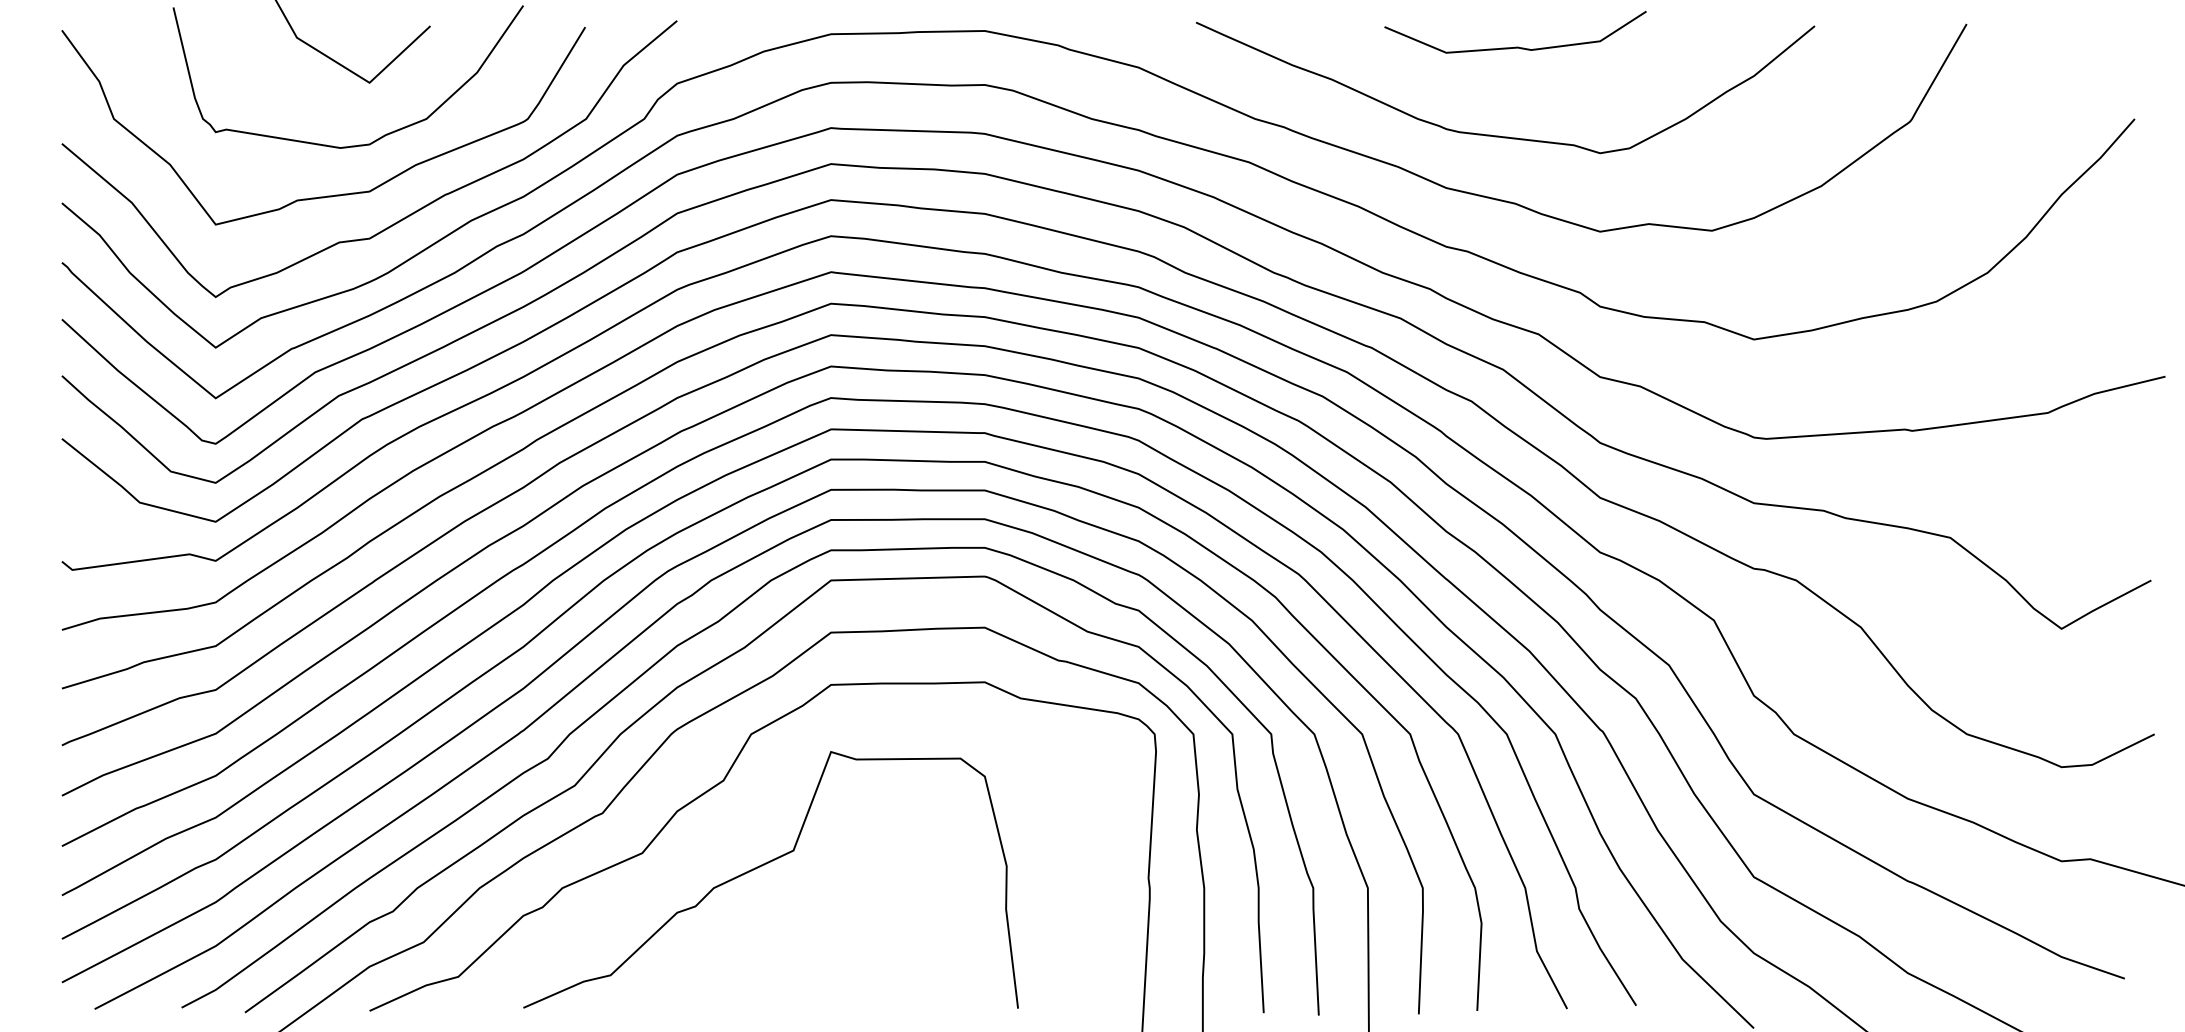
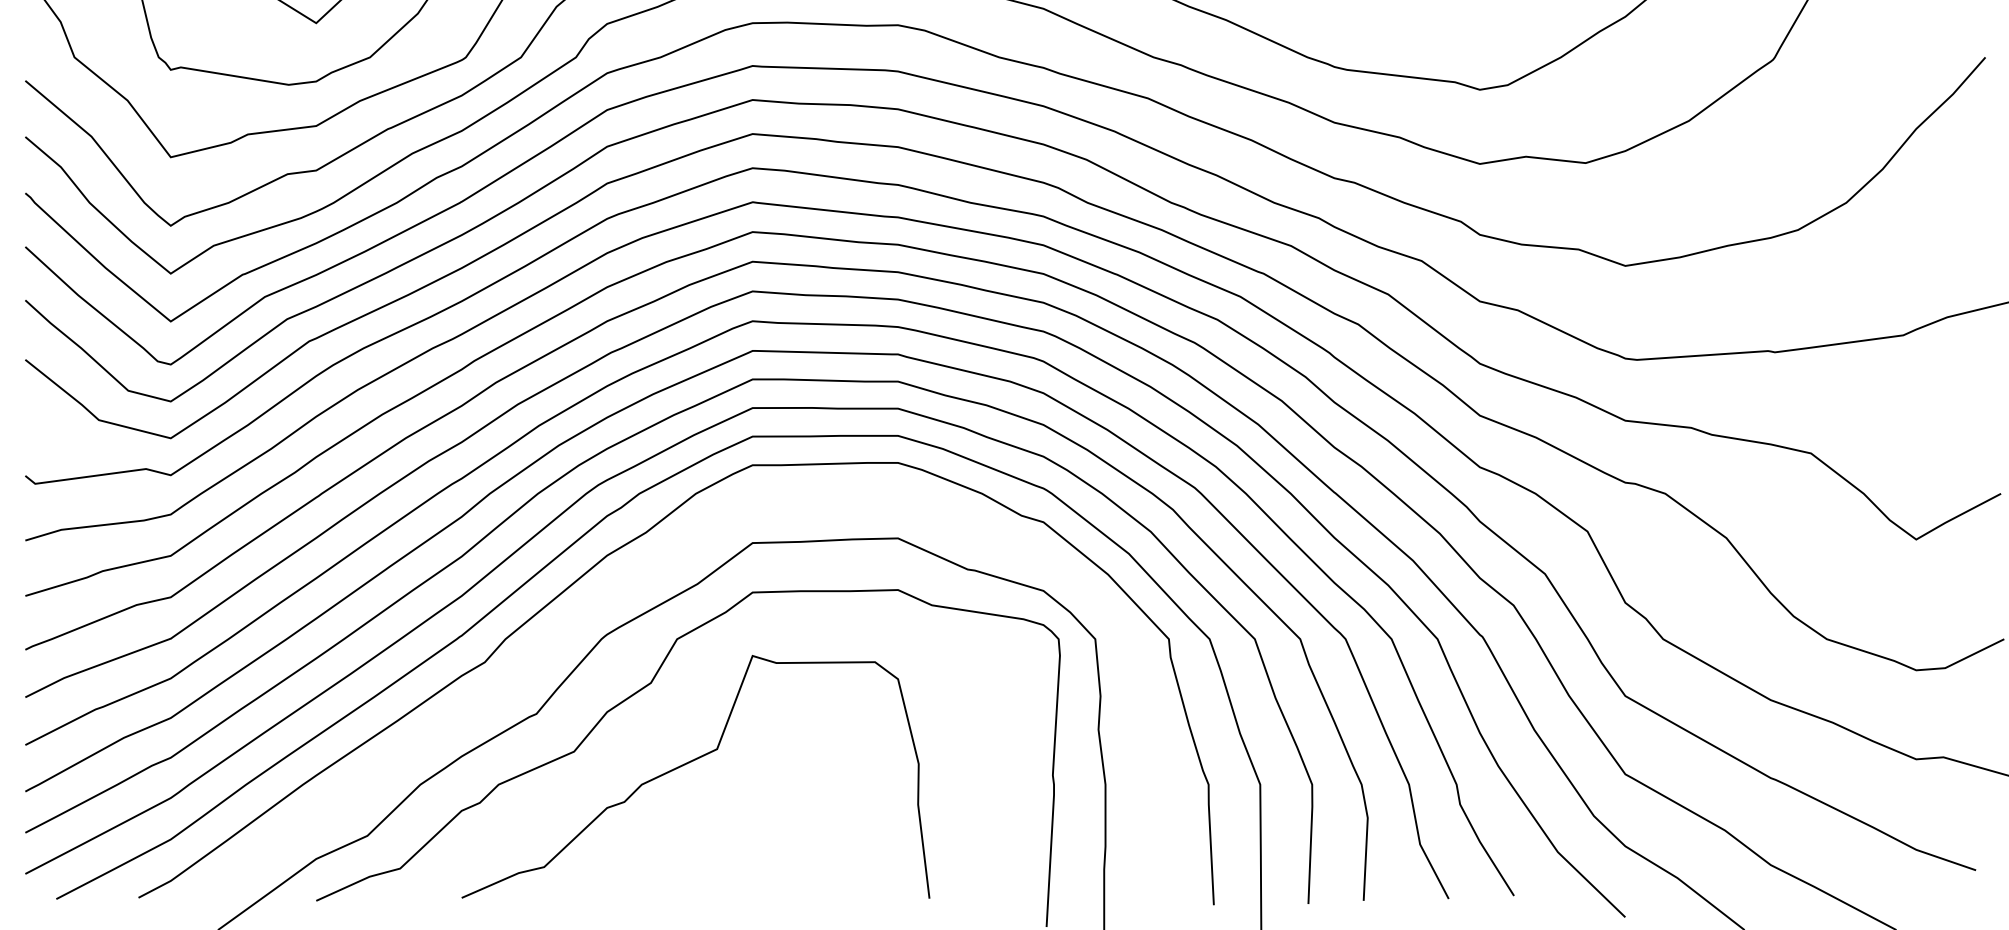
curve: (686, 683) -> (615, 591), removed

